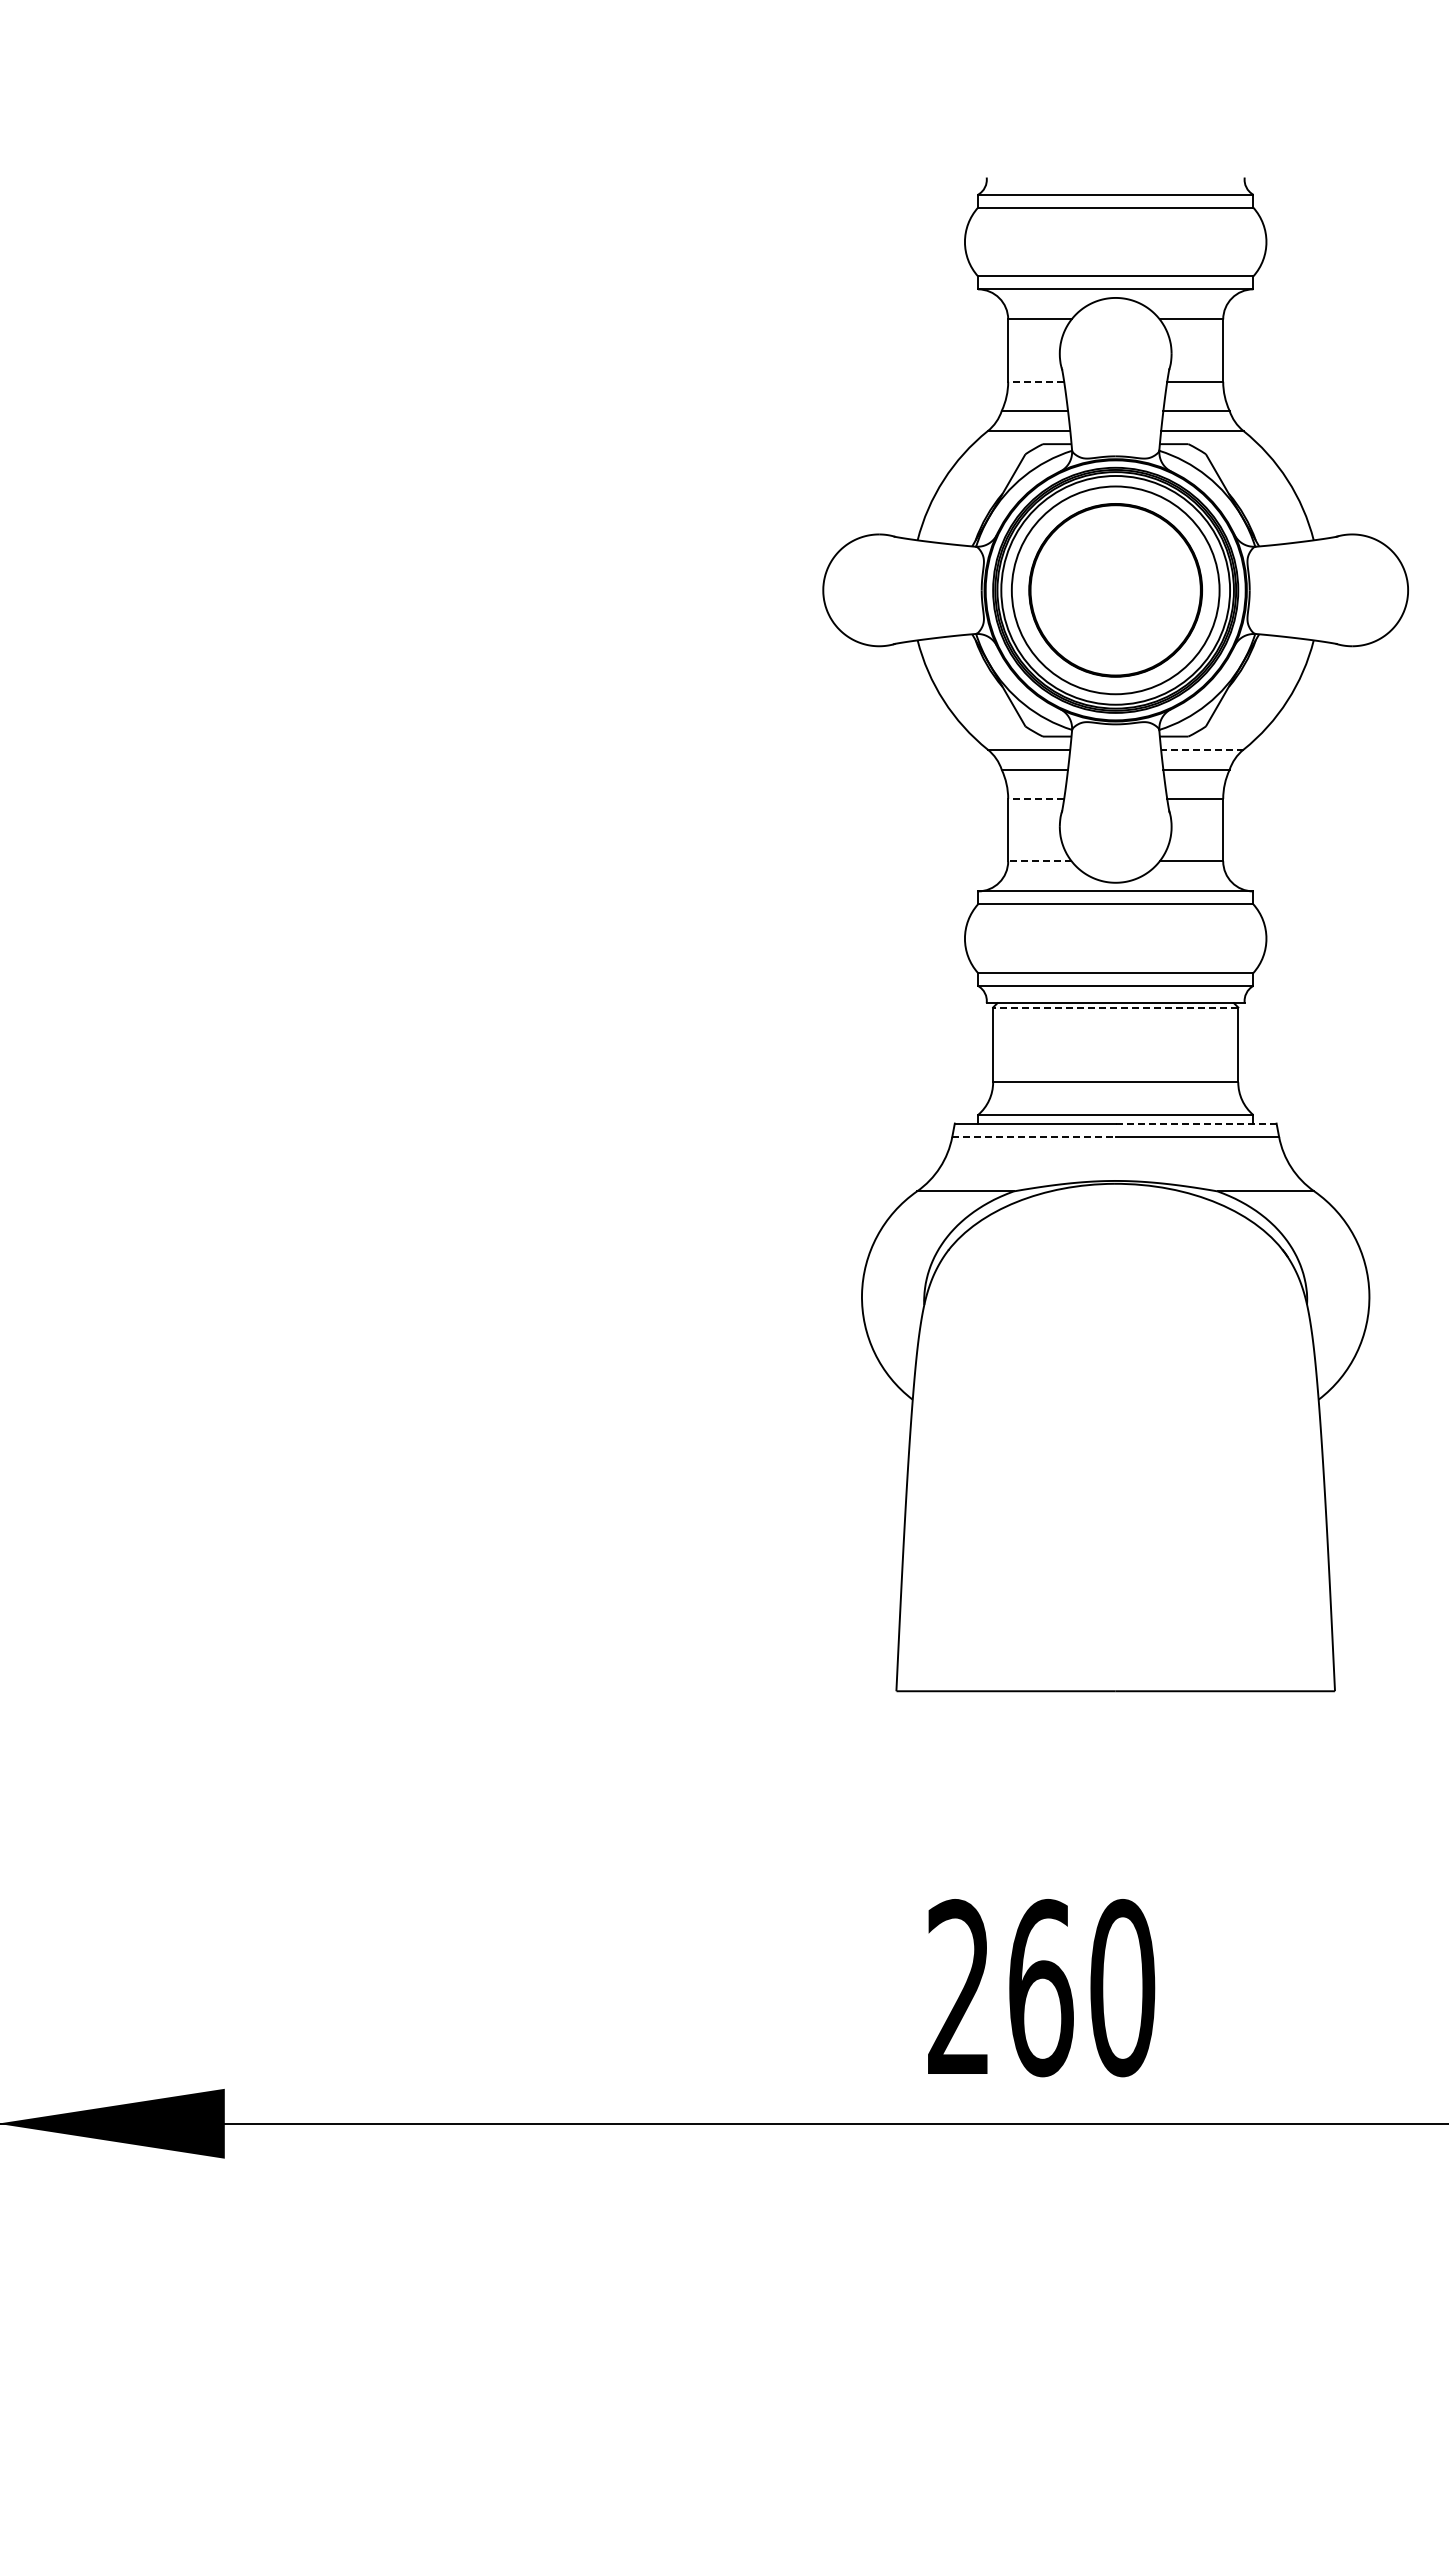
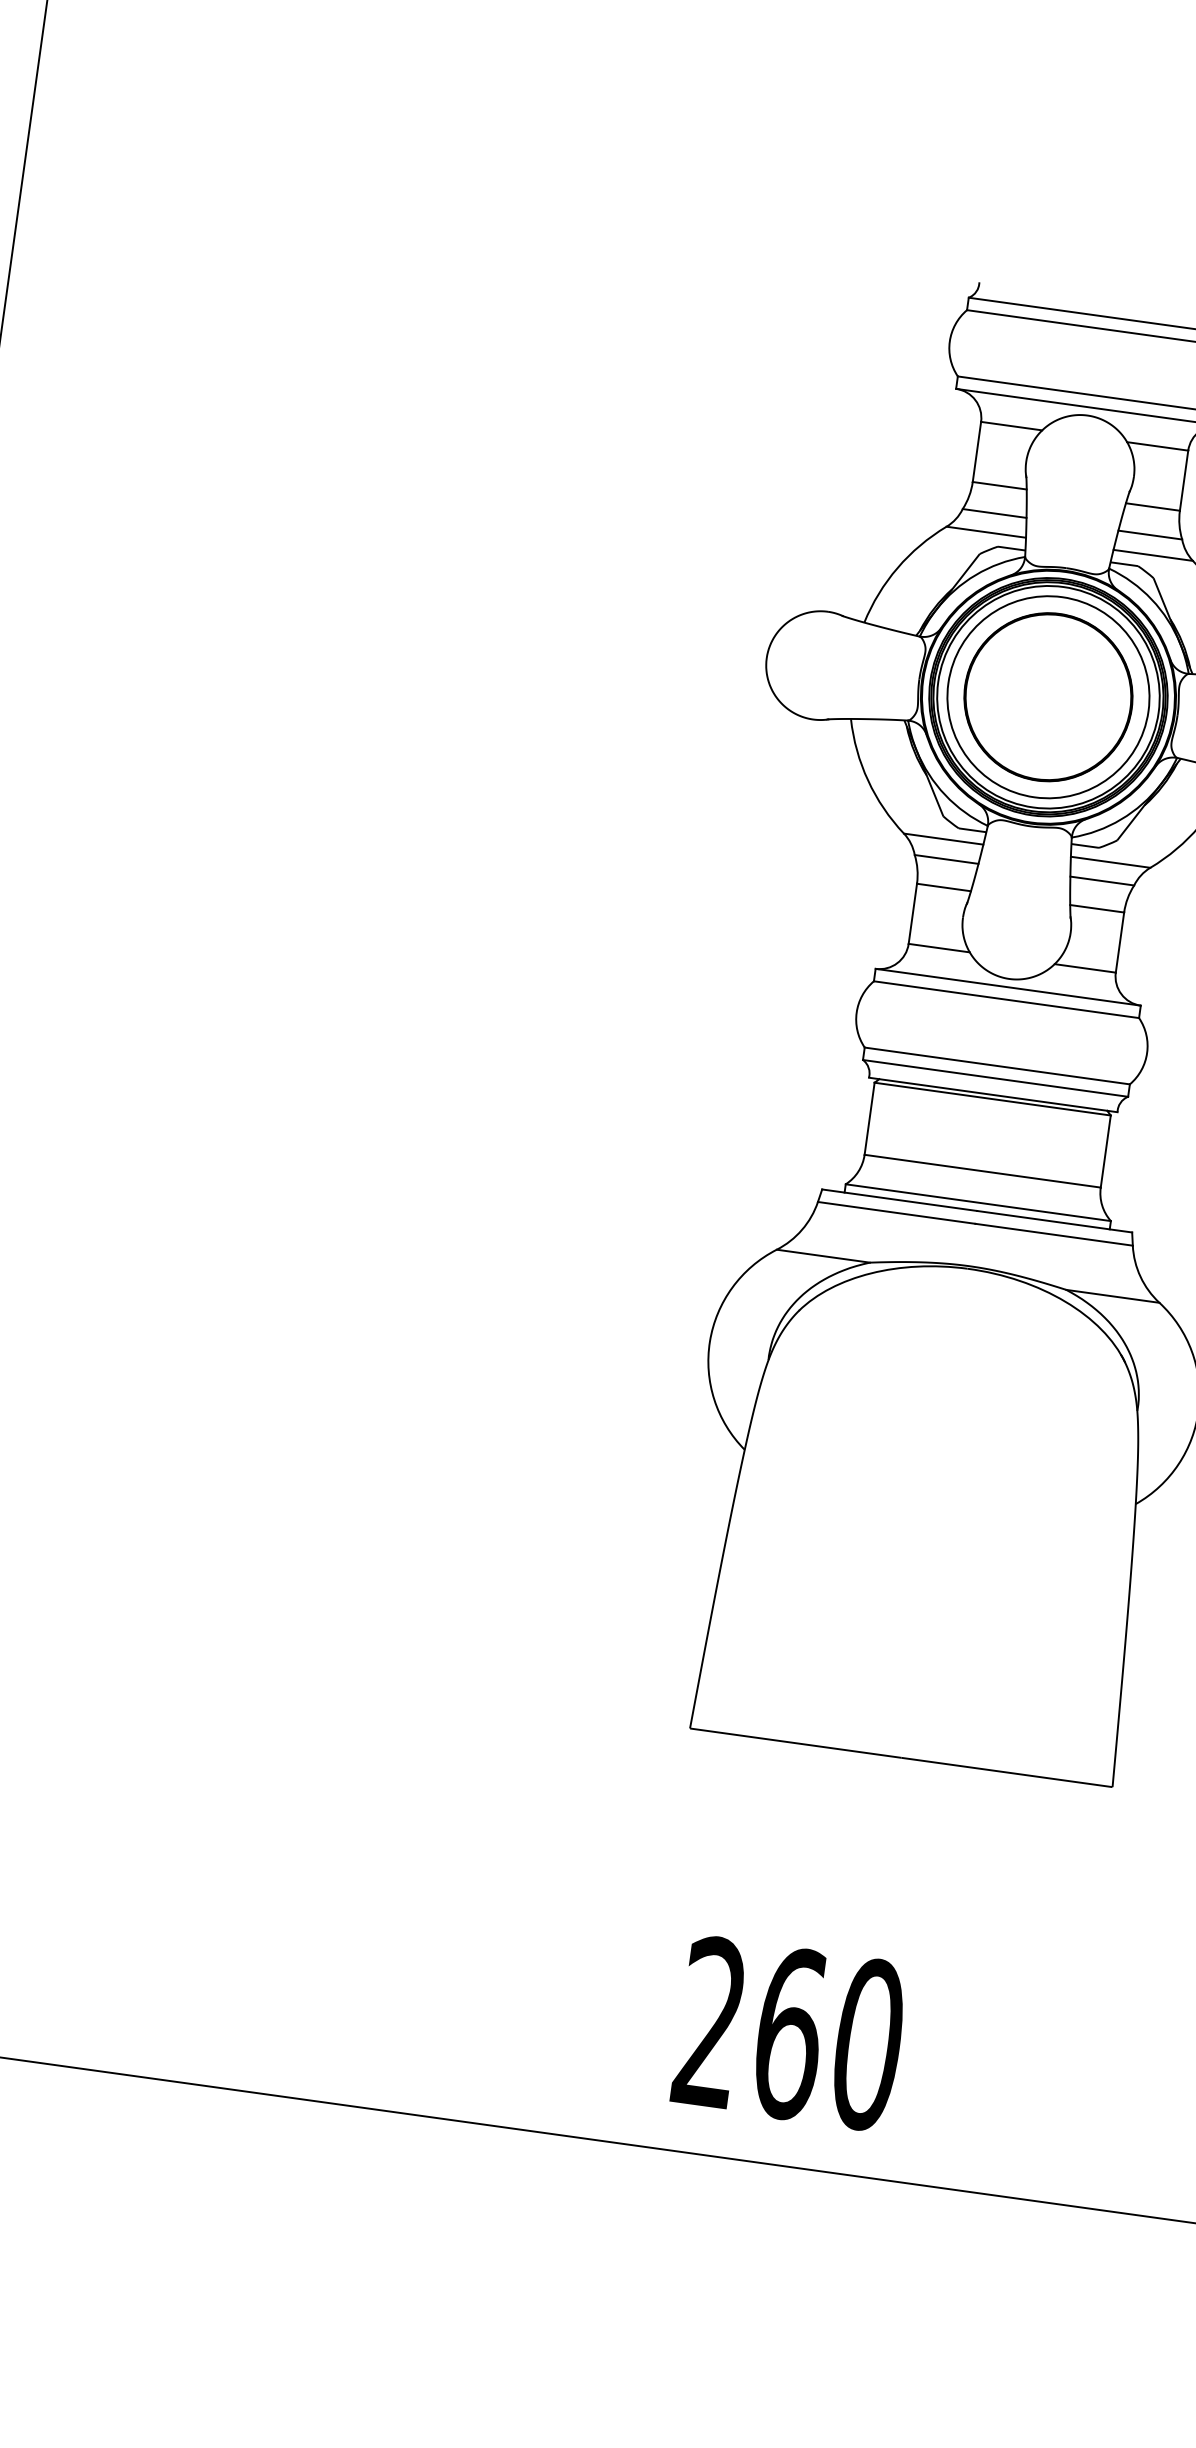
line: (1036, 381) -> (1000, 485), dashed -> solid
line: (1201, 749) -> (1109, 862), dashed -> solid
line: (1036, 798) -> (944, 887), dashed -> solid
line: (1039, 861) -> (938, 948), dashed -> solid
line: (1115, 1007) -> (992, 1099), dashed -> solid
line: (1196, 1123) -> (1055, 1221), dashed -> solid
line: (1034, 1136) -> (897, 1212), dashed -> solid

